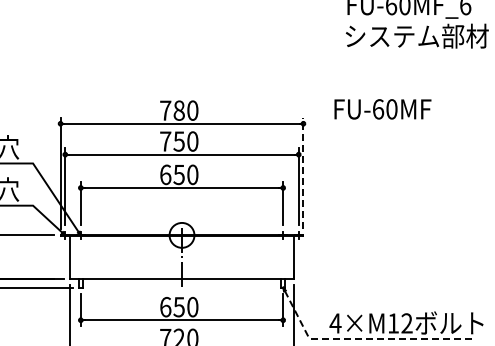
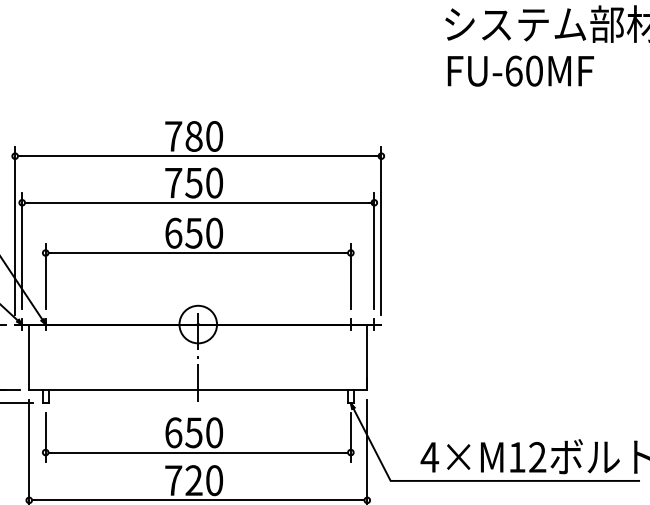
text: (382, 109) -> (520, 71), moved
line: (303, 173) -> (381, 231), dashed -> solid
line: (364, 339) -> (473, 481), dashed -> solid

